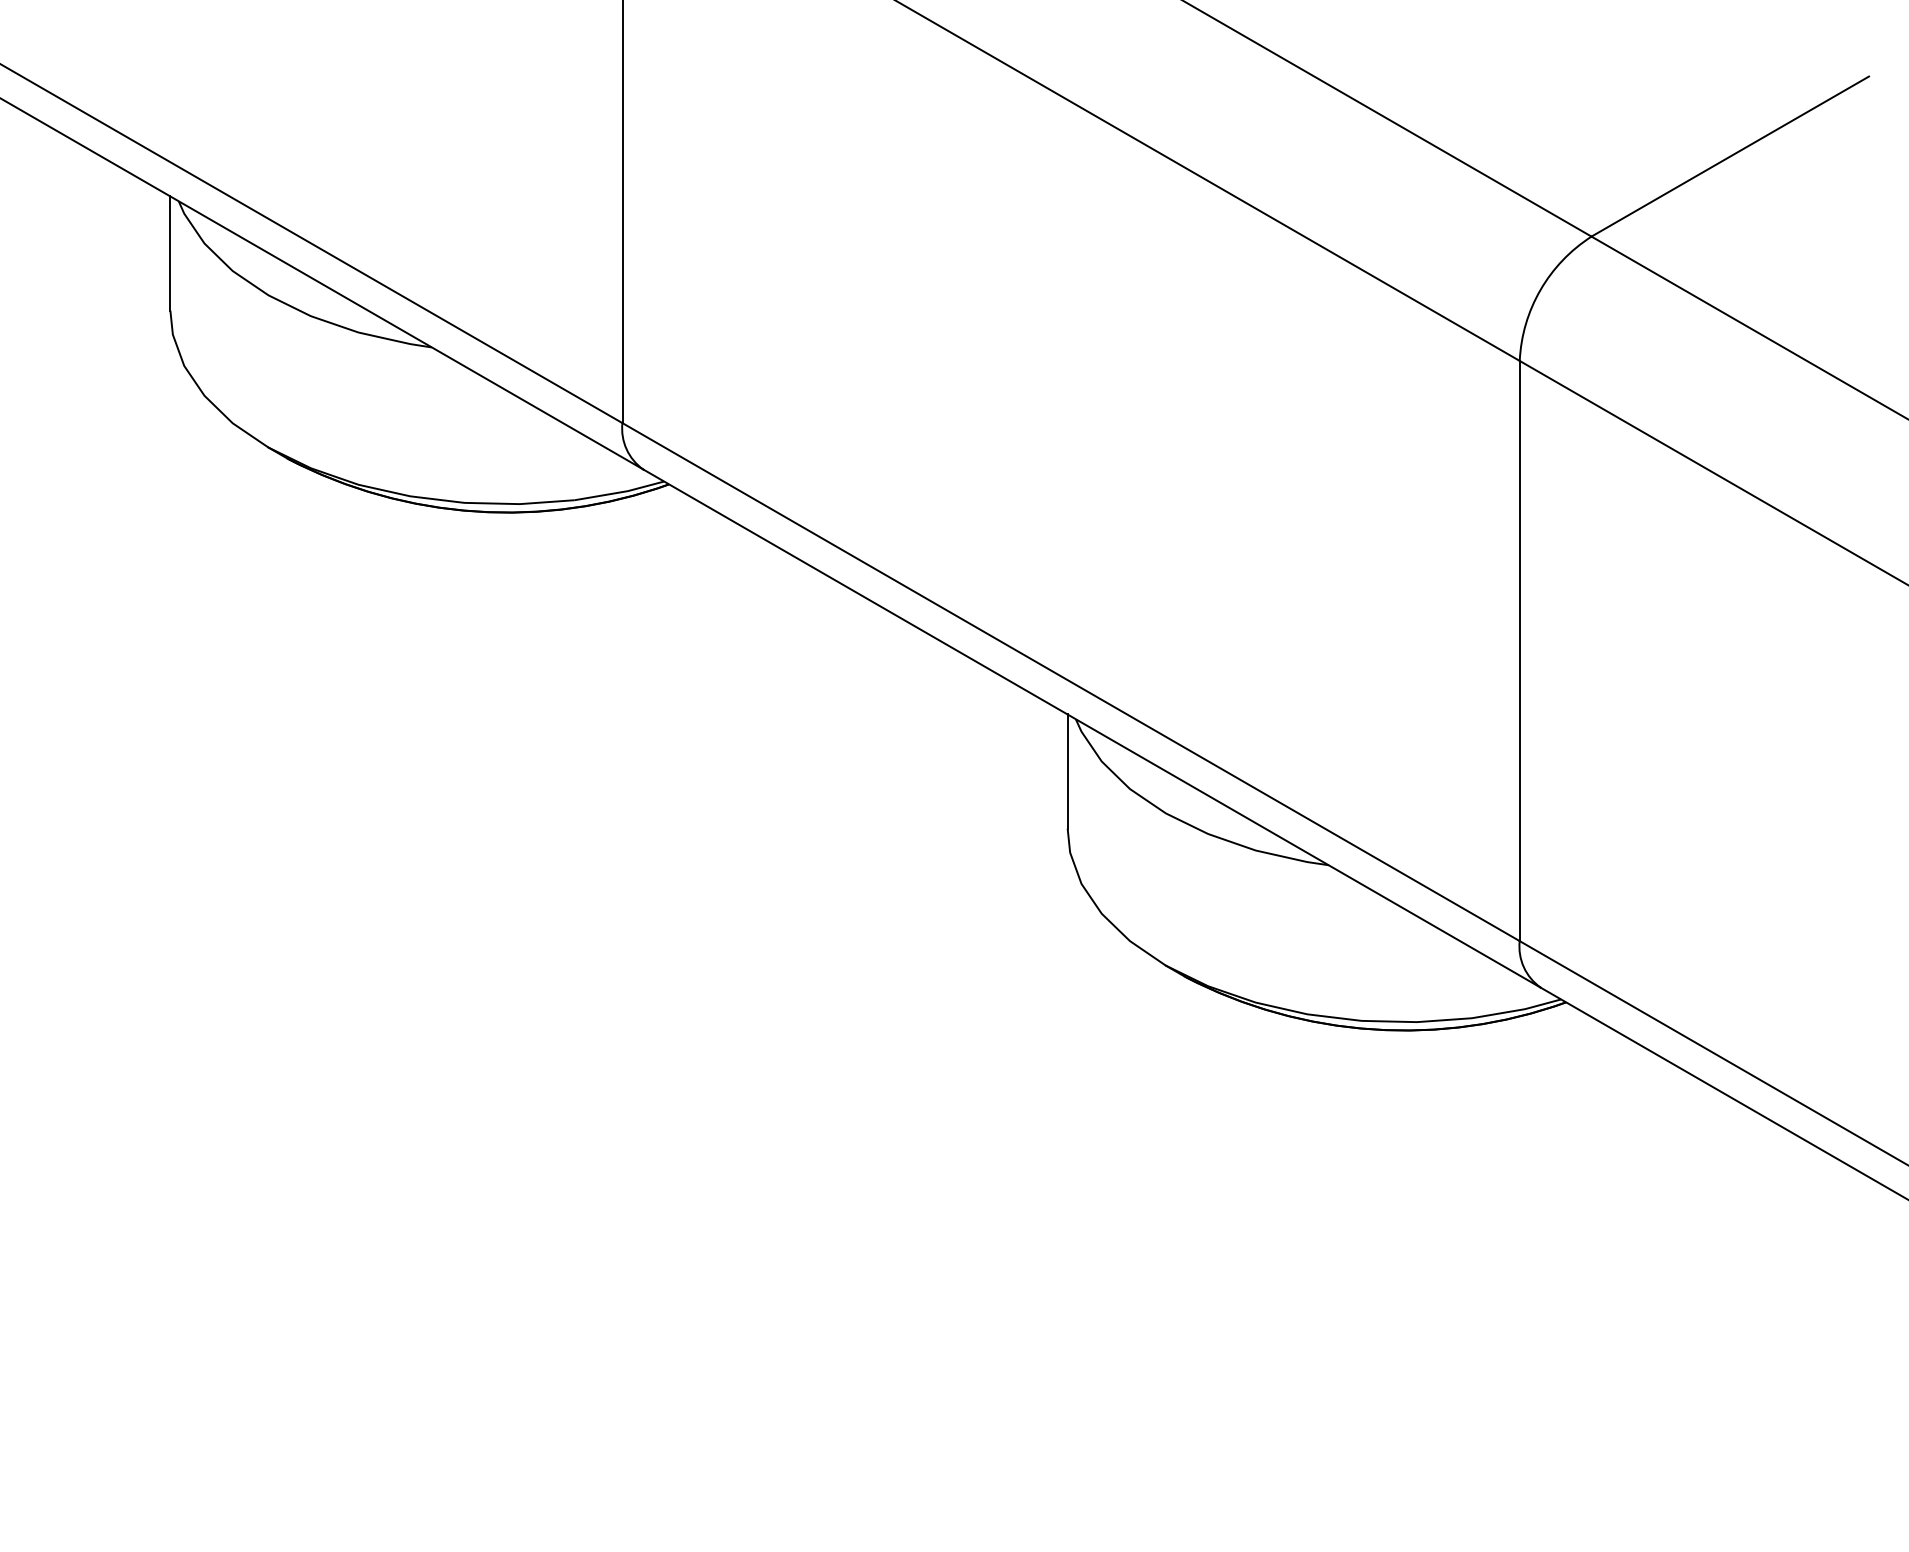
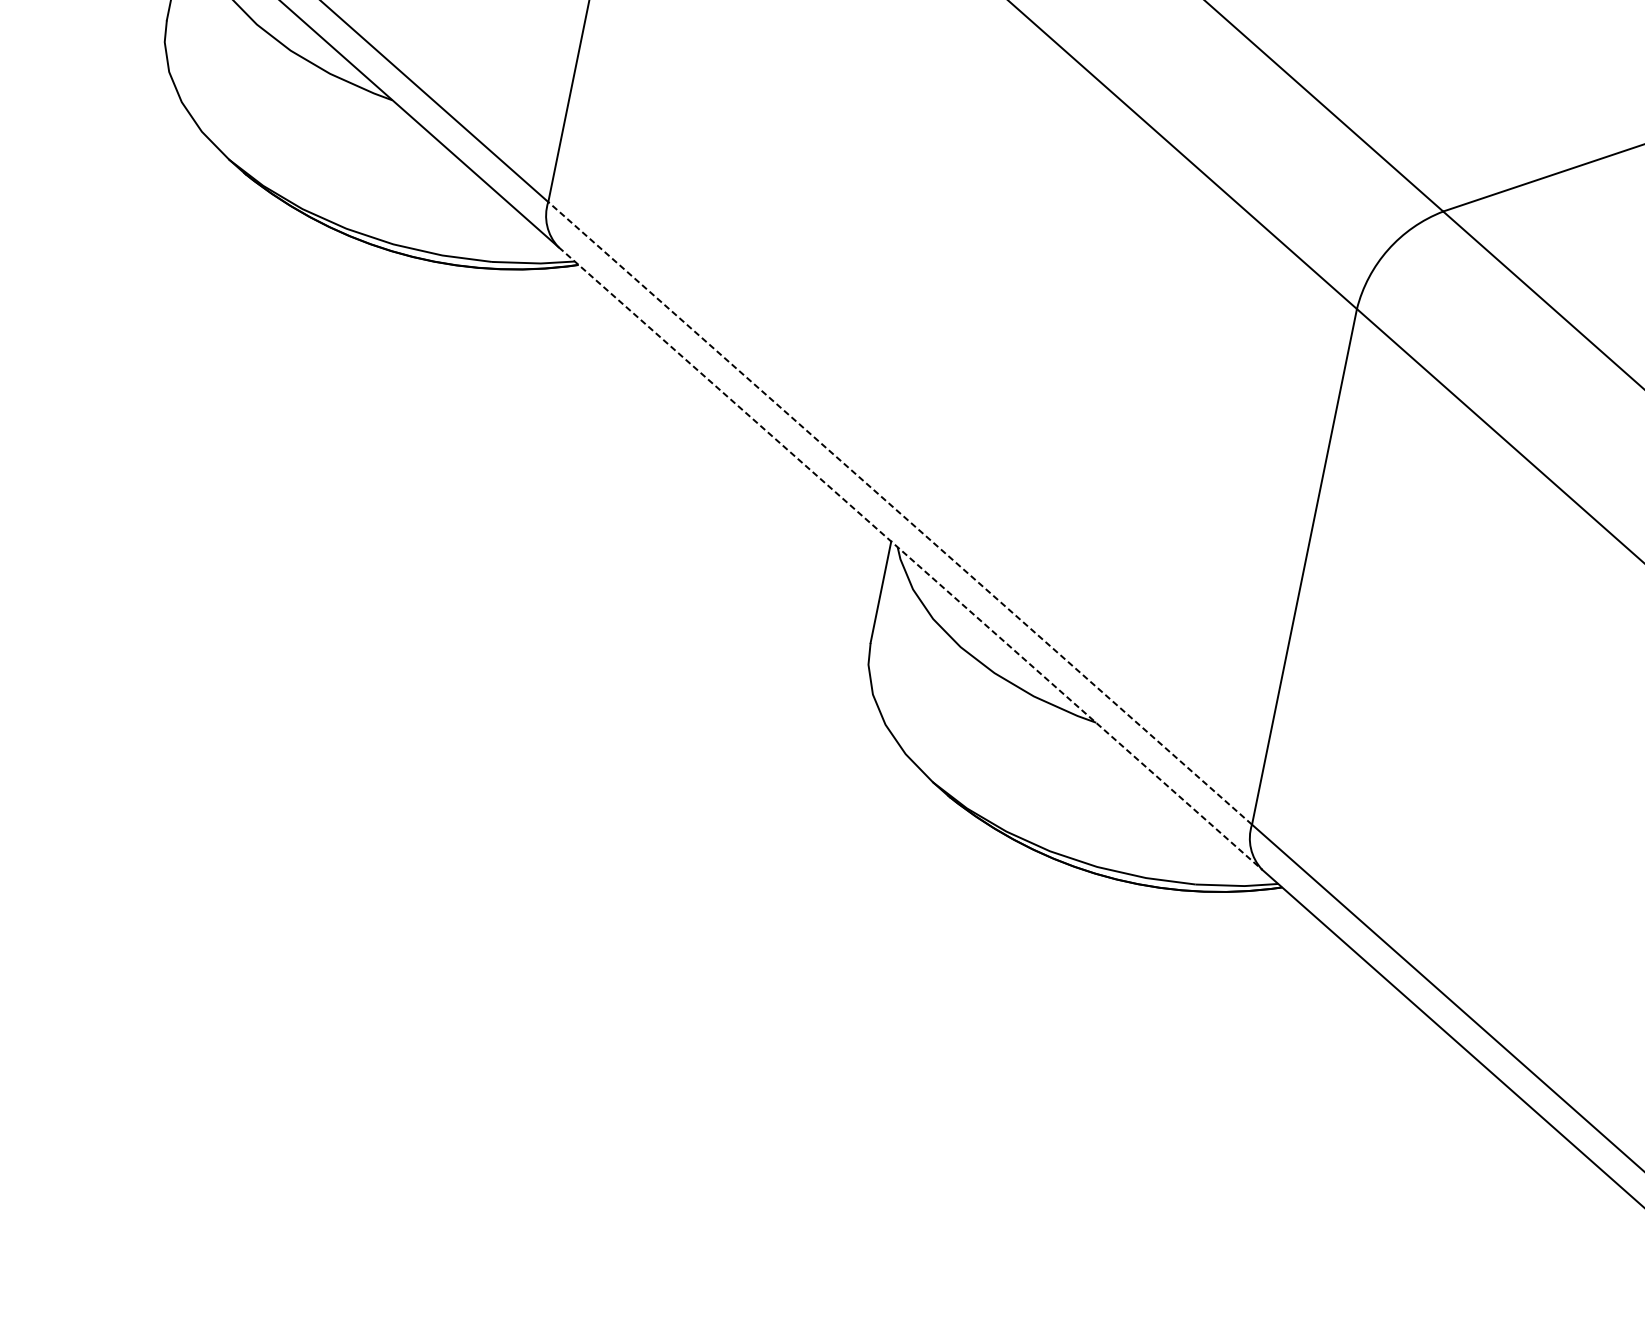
line: (1070, 681) -> (899, 512), solid -> dashed
line: (1092, 728) -> (910, 558), solid -> dashed

